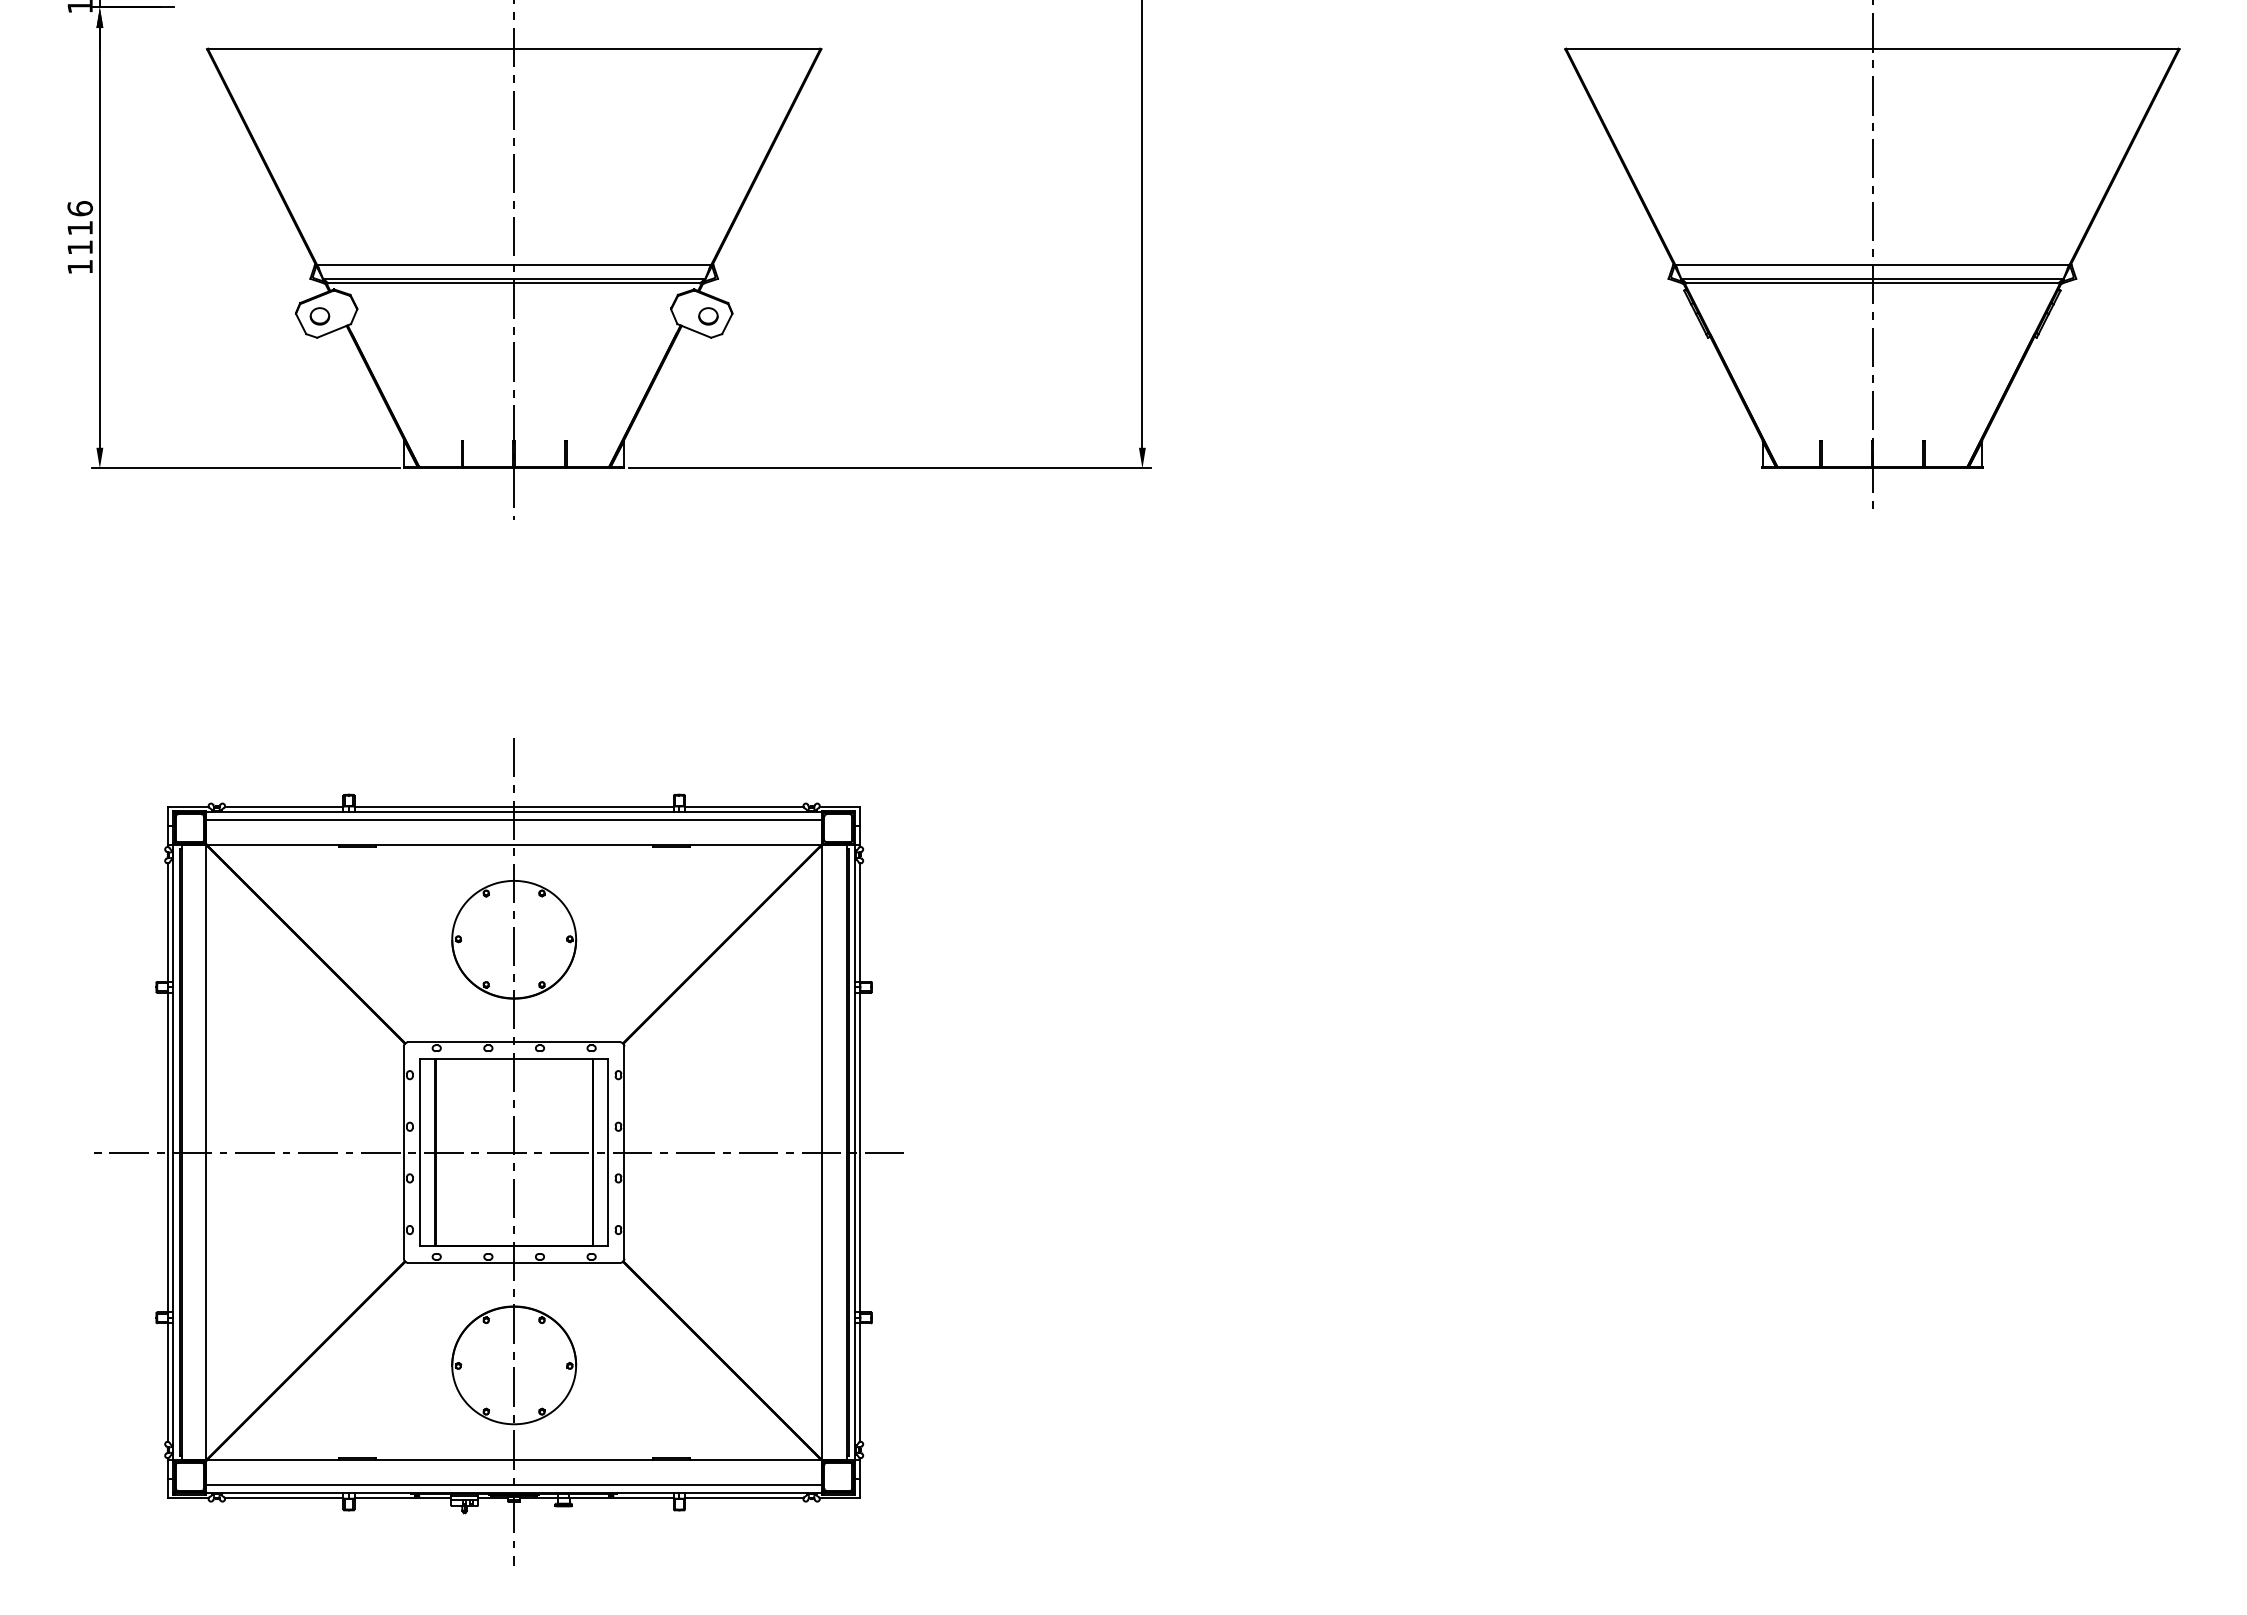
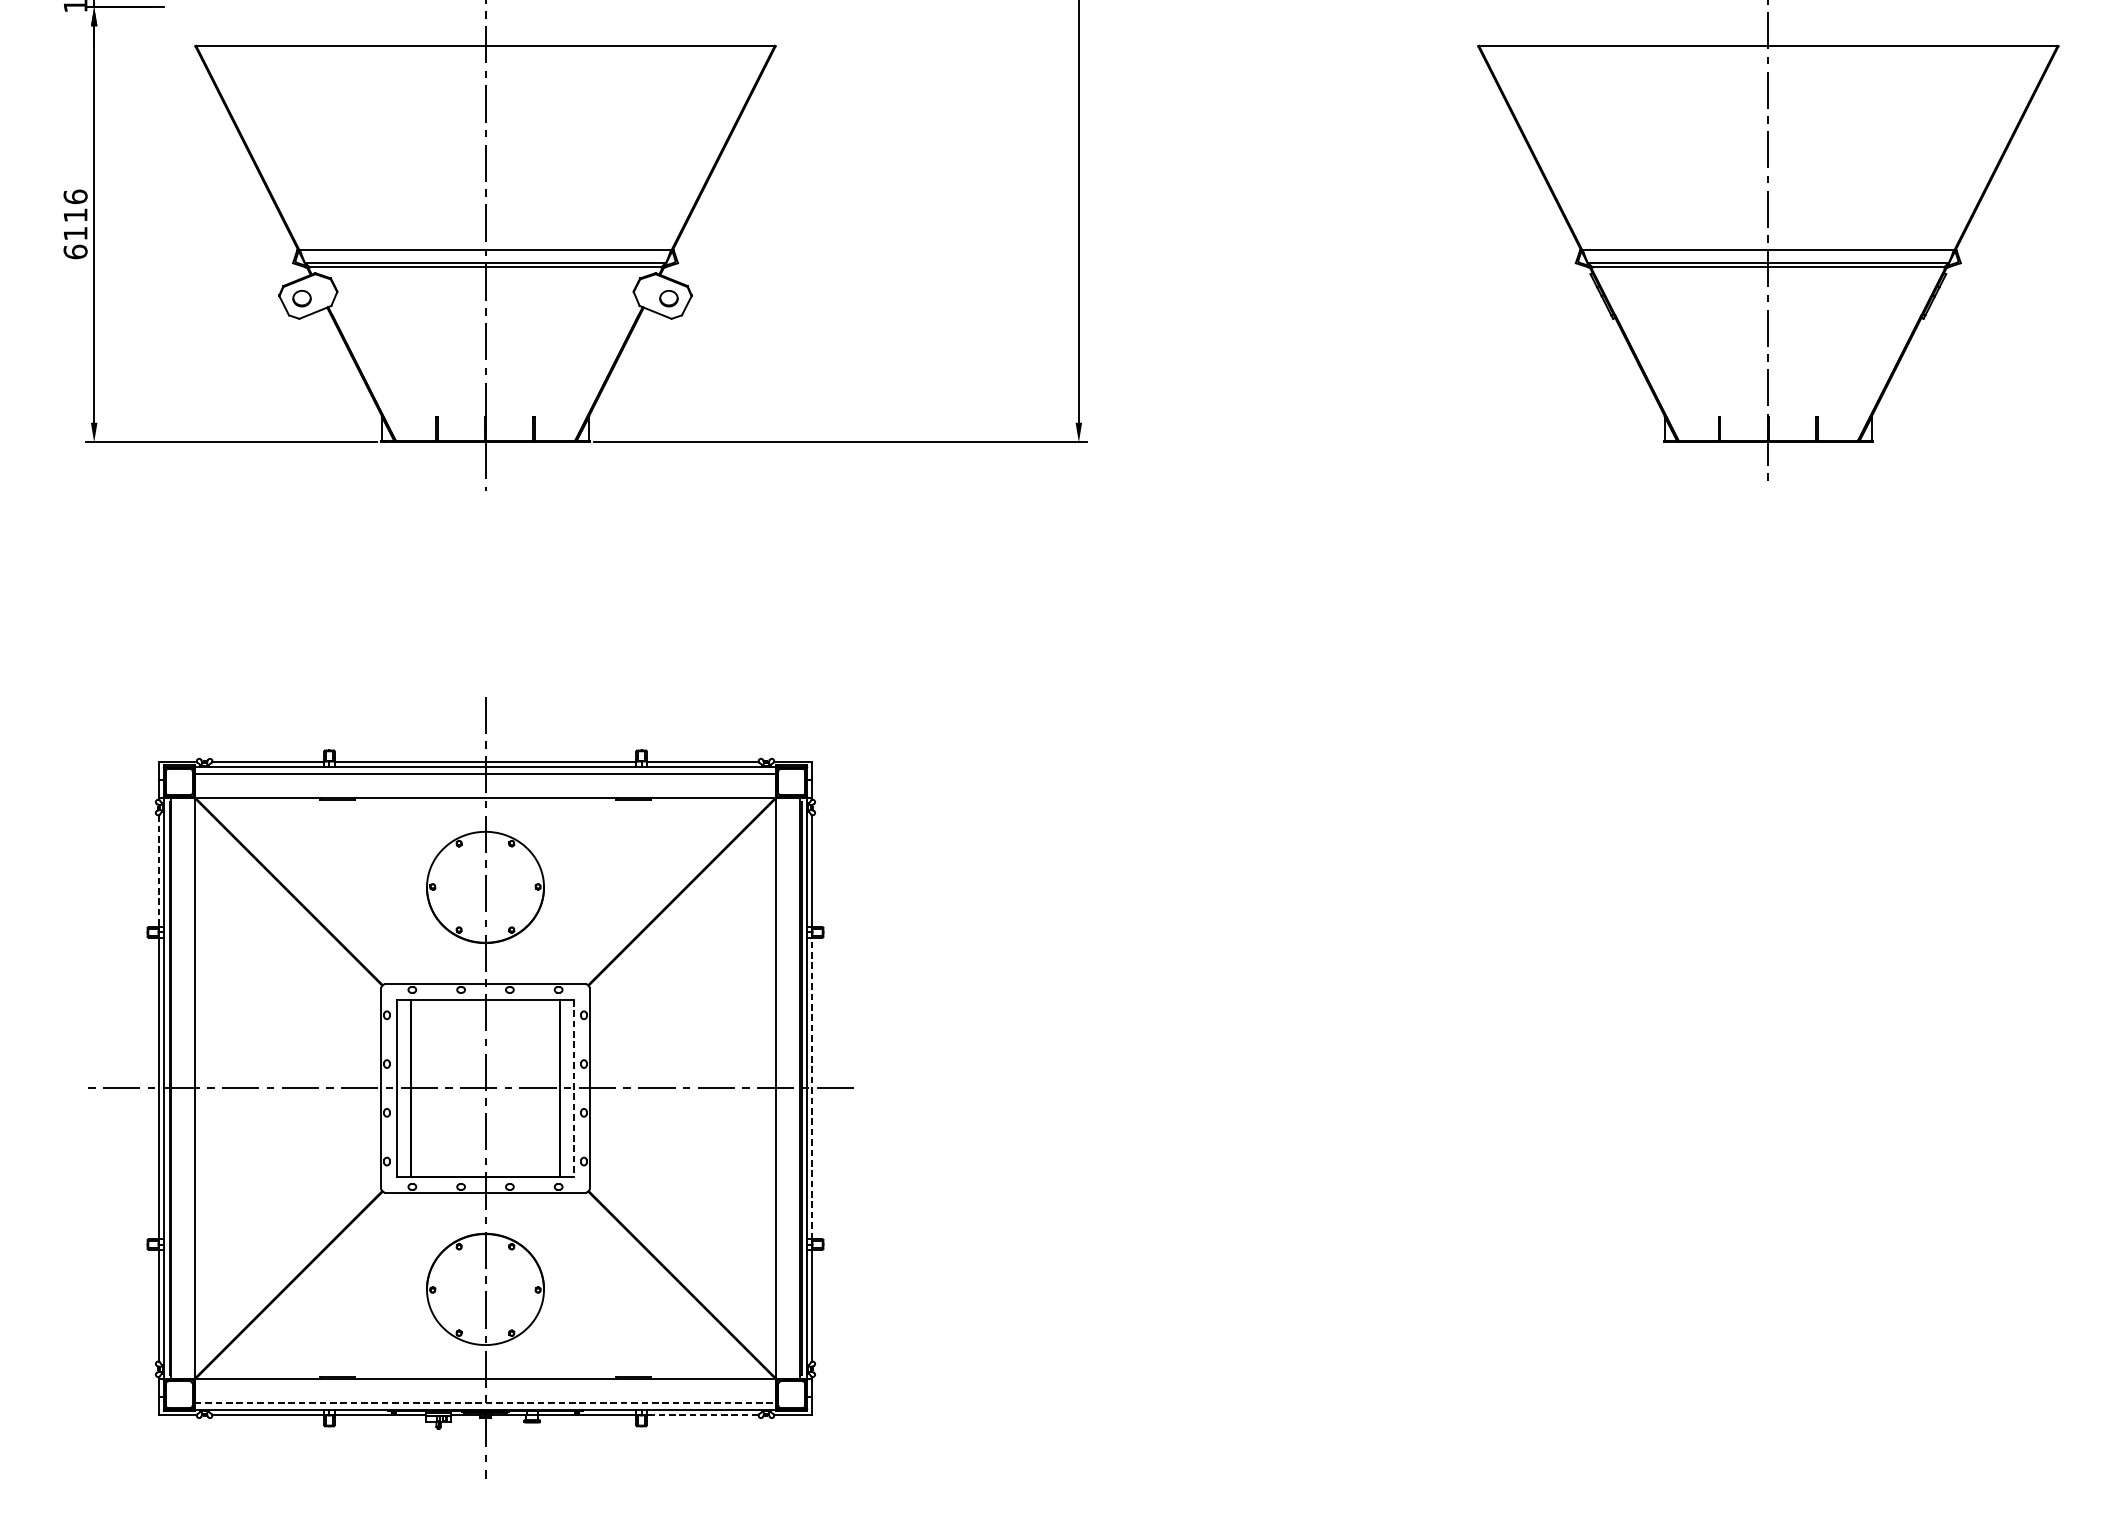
text: (79, 266) -> (74, 251), 1116 -> 6116
line: (168, 923) -> (159, 872), solid -> dashed
line: (607, 1152) -> (573, 1088), solid -> dashed
line: (859, 1152) -> (811, 1088), solid -> dashed
line: (514, 1485) -> (485, 1402), solid -> dashed
line: (743, 1498) -> (702, 1415), solid -> dashed

